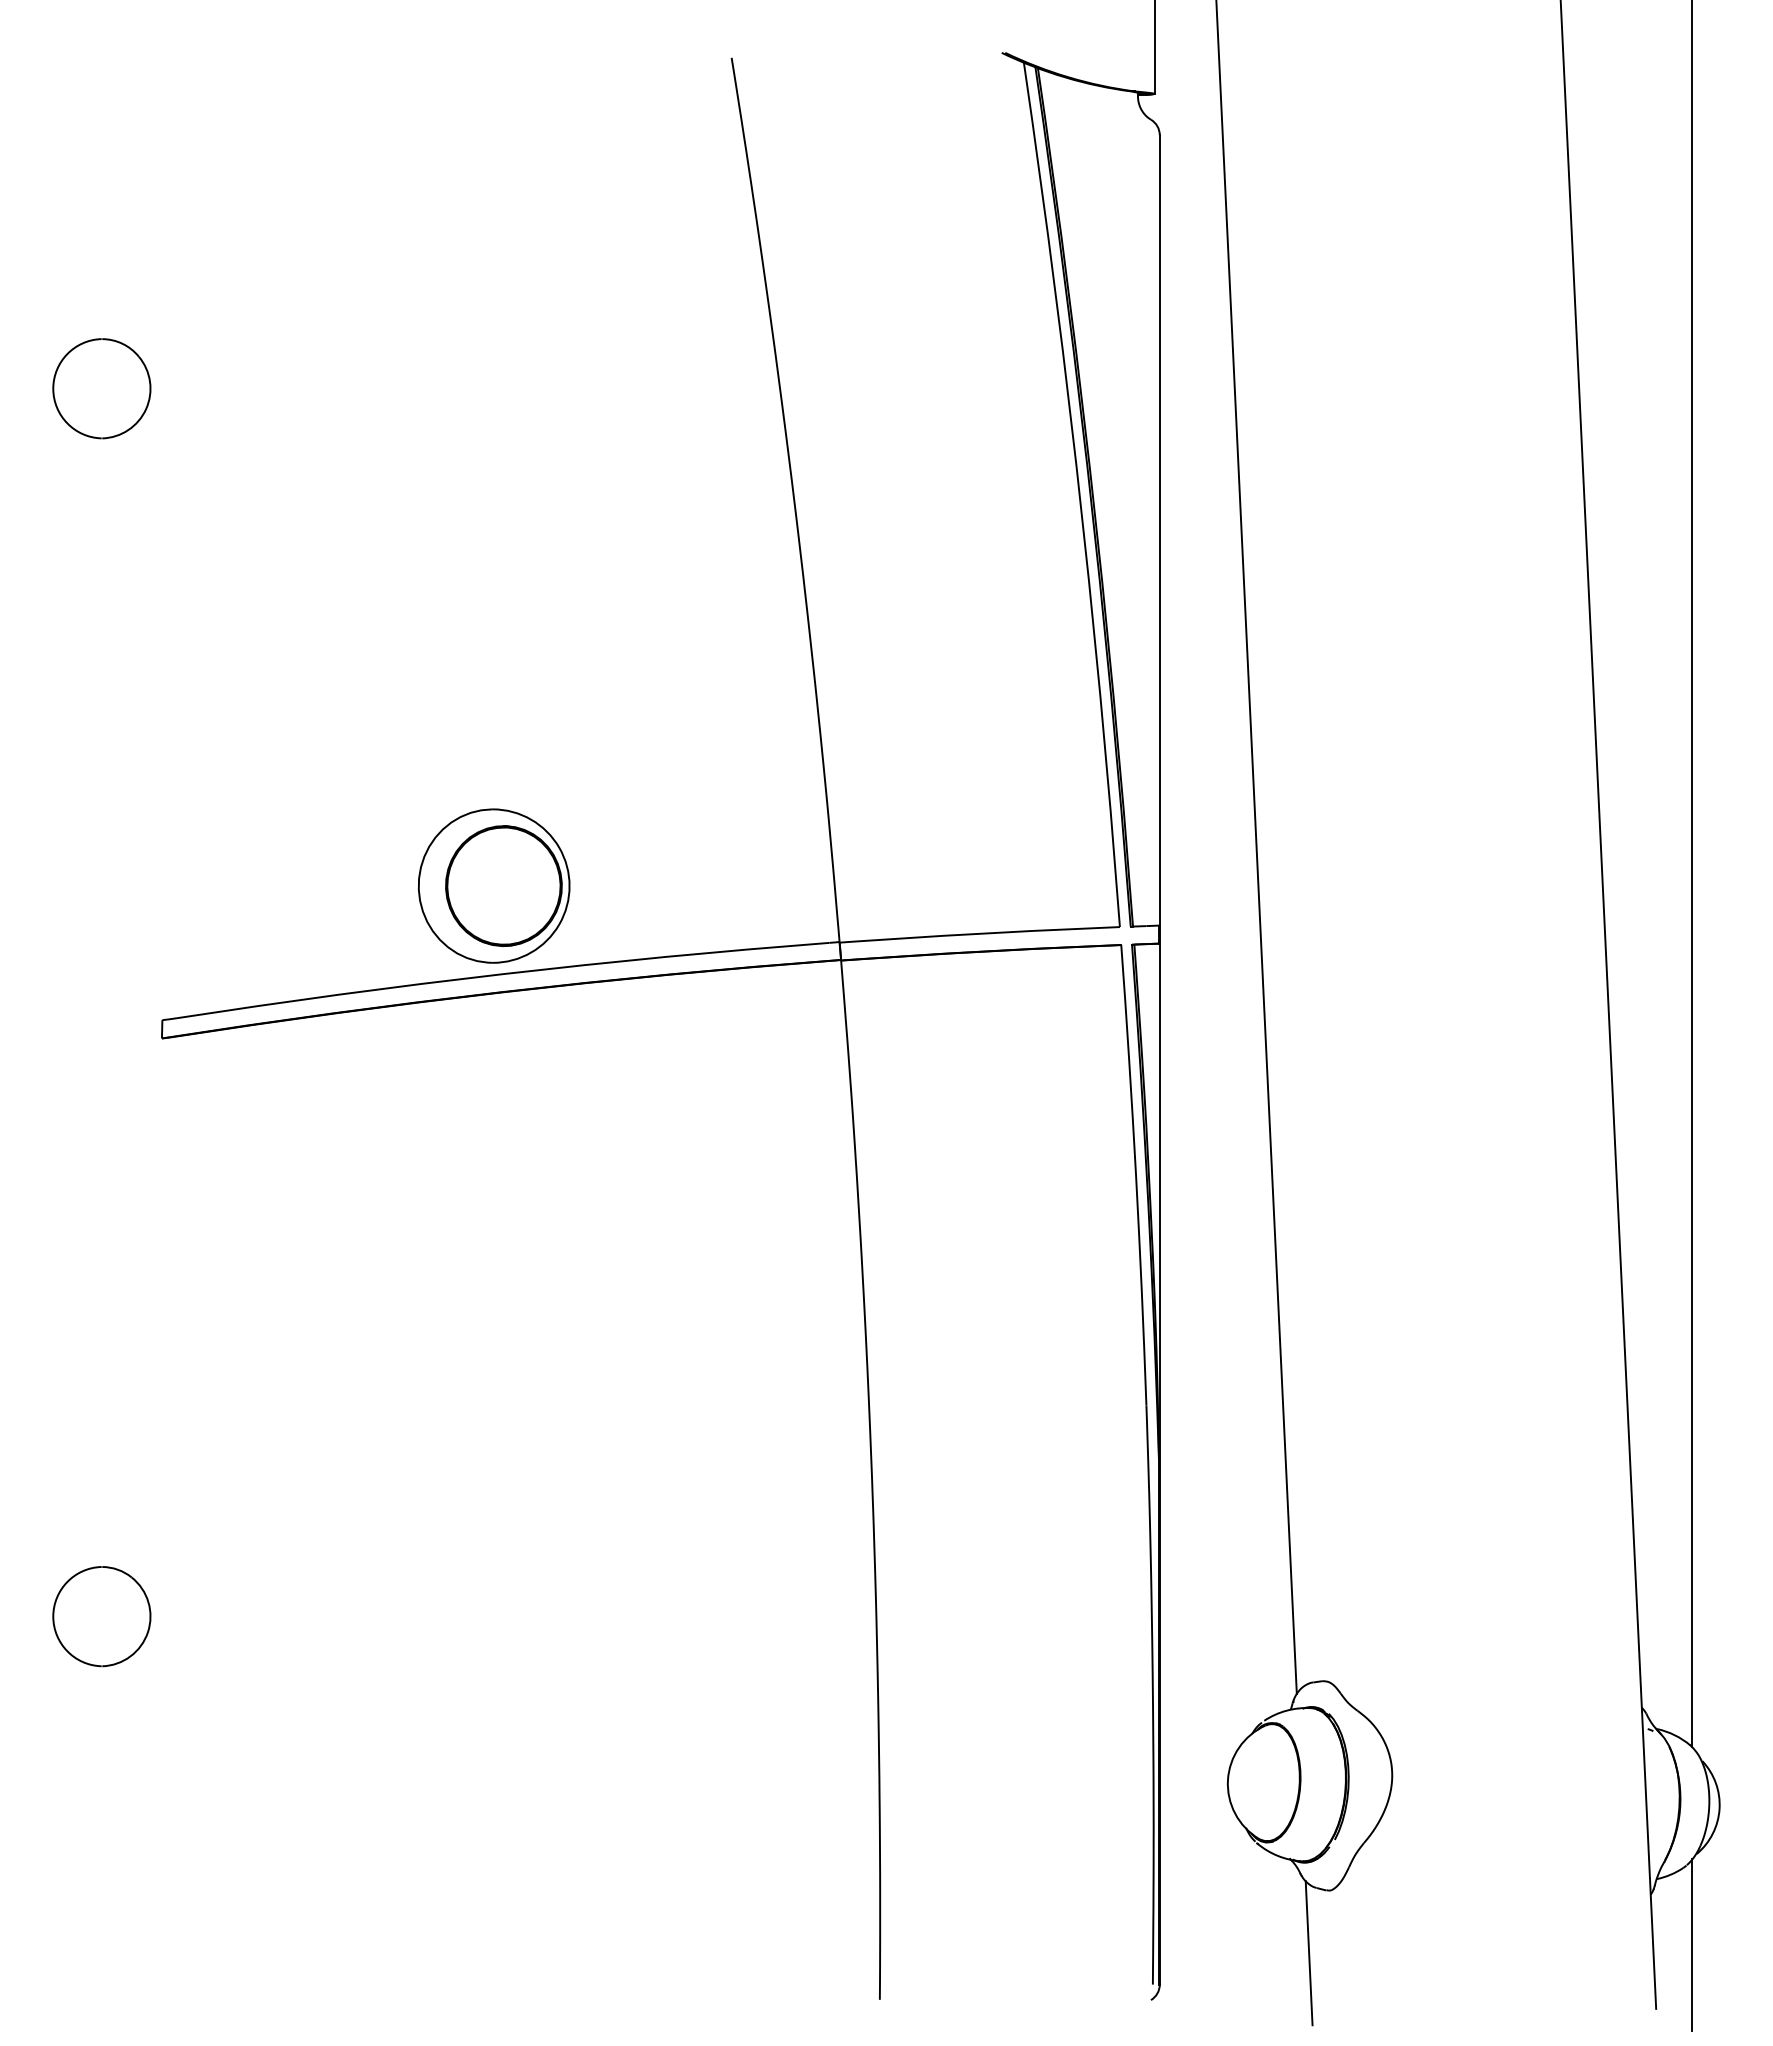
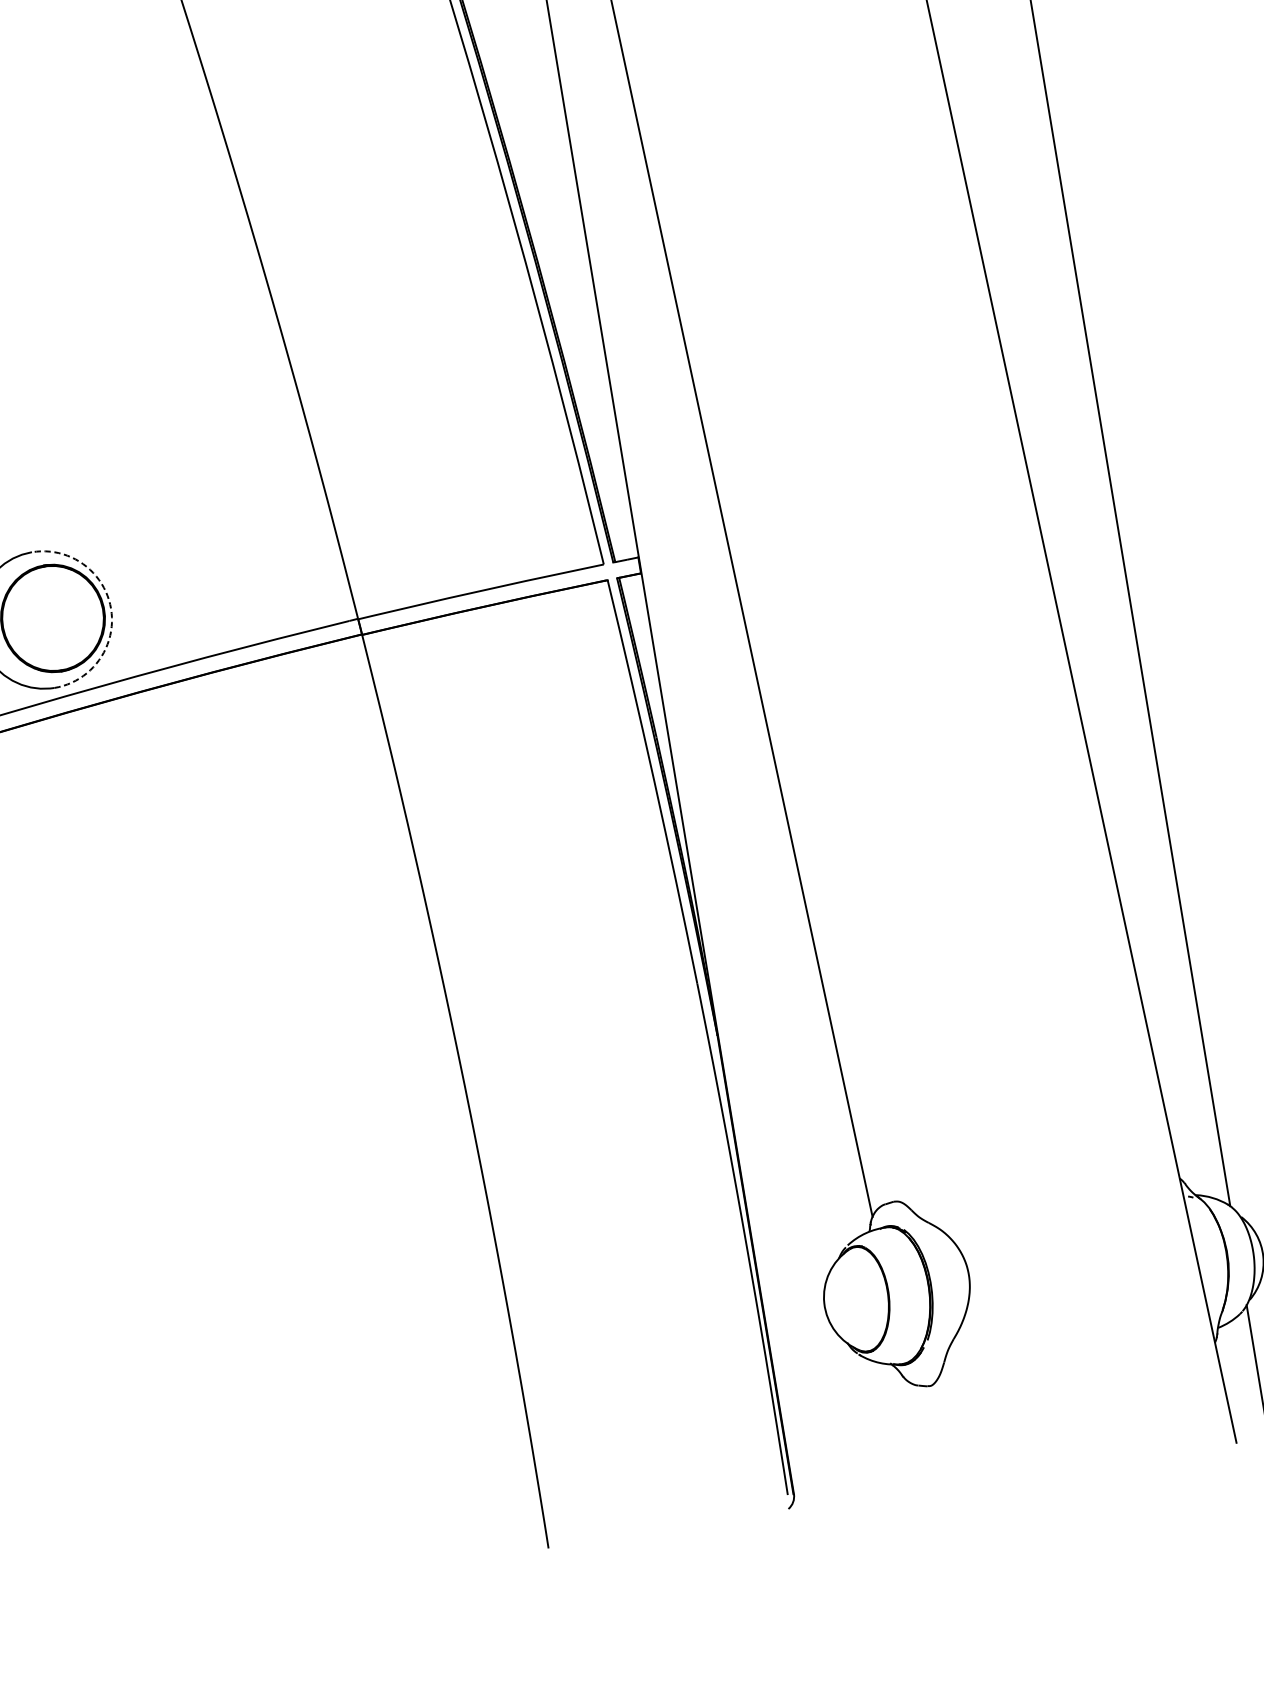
arc: (569, 886) -> (111, 609), solid -> dashed
line: (1308, 1953) -> (920, 1444), removed

